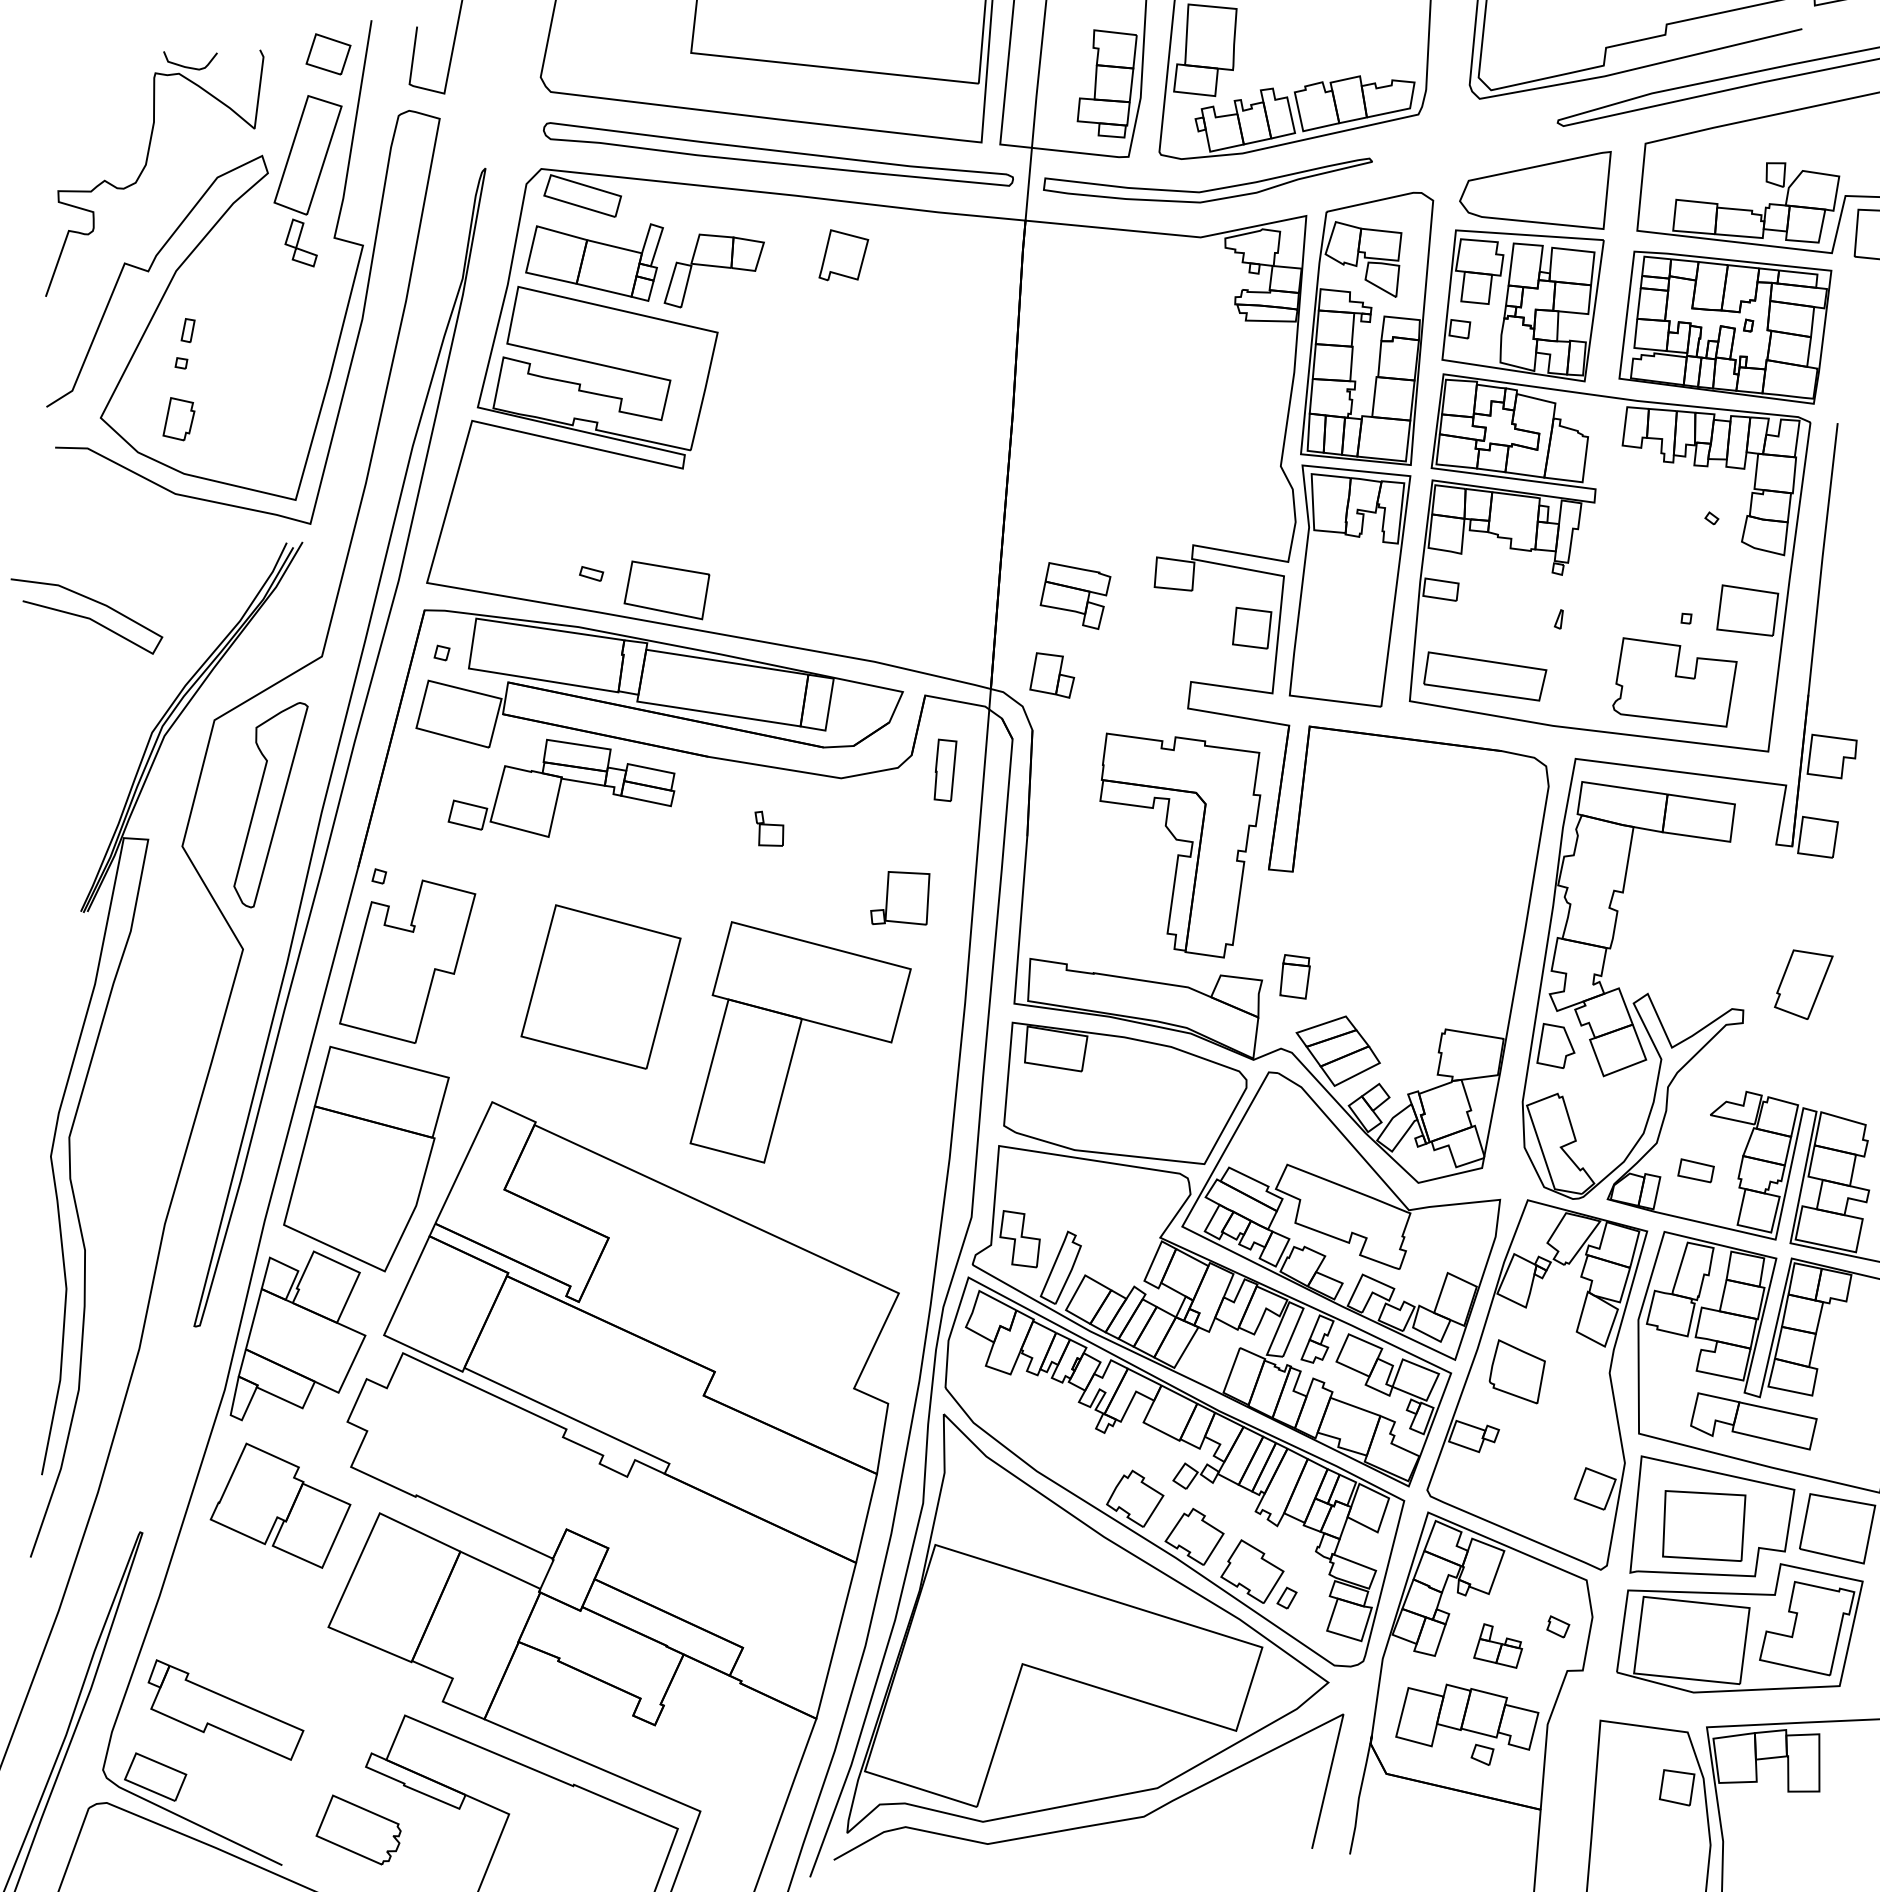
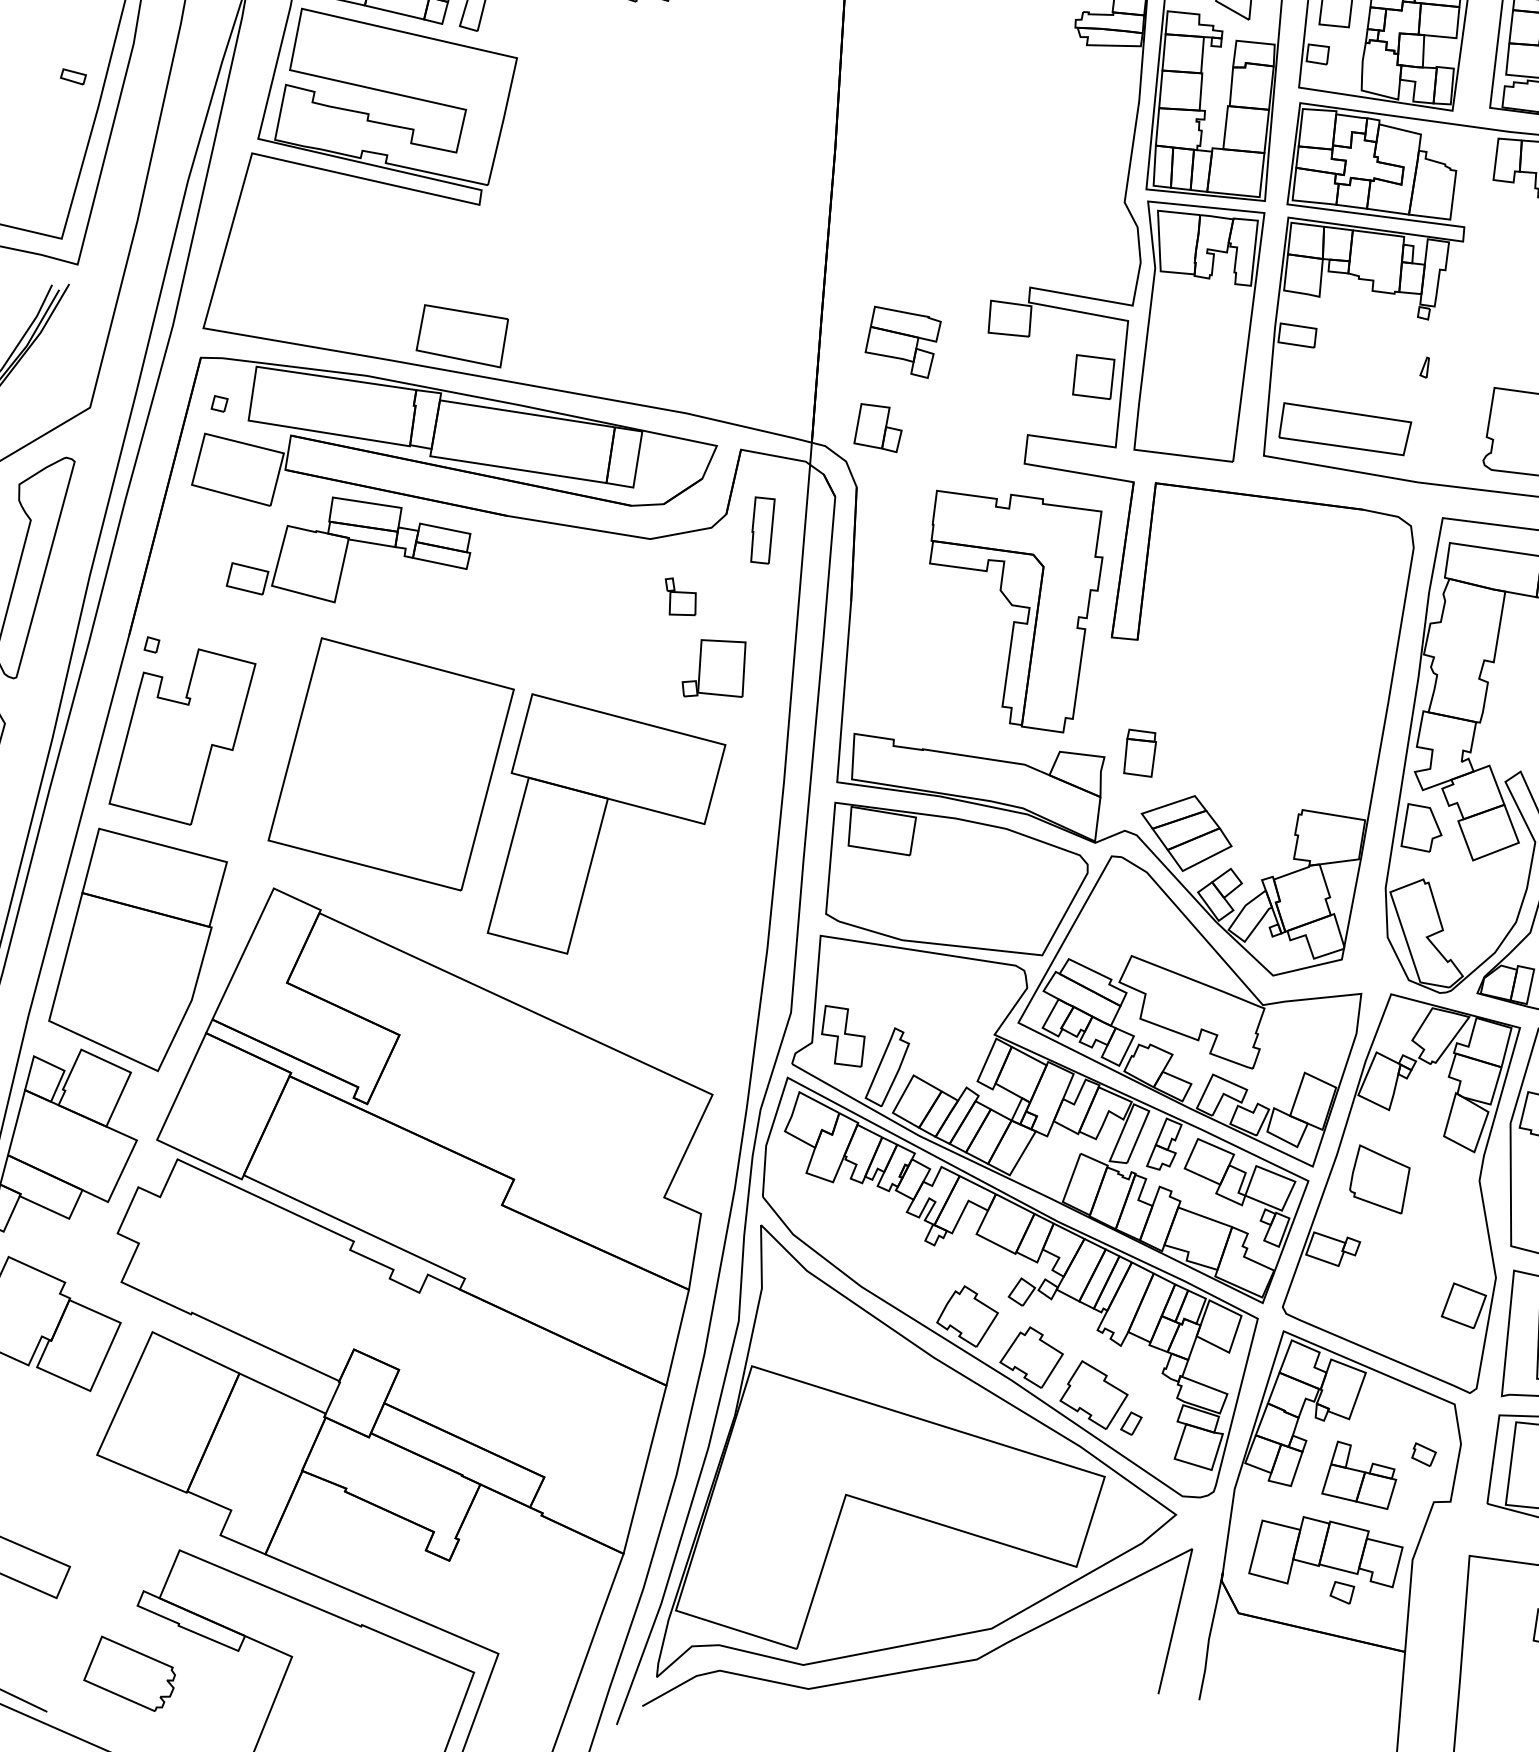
part: (591, 573) -> (73, 76), moved
part: (769, 828) -> (680, 596), moved
part: (600, 986) -> (390, 763), size x1.43
part: (1497, 1645) -> (1358, 1474), size x1.43

